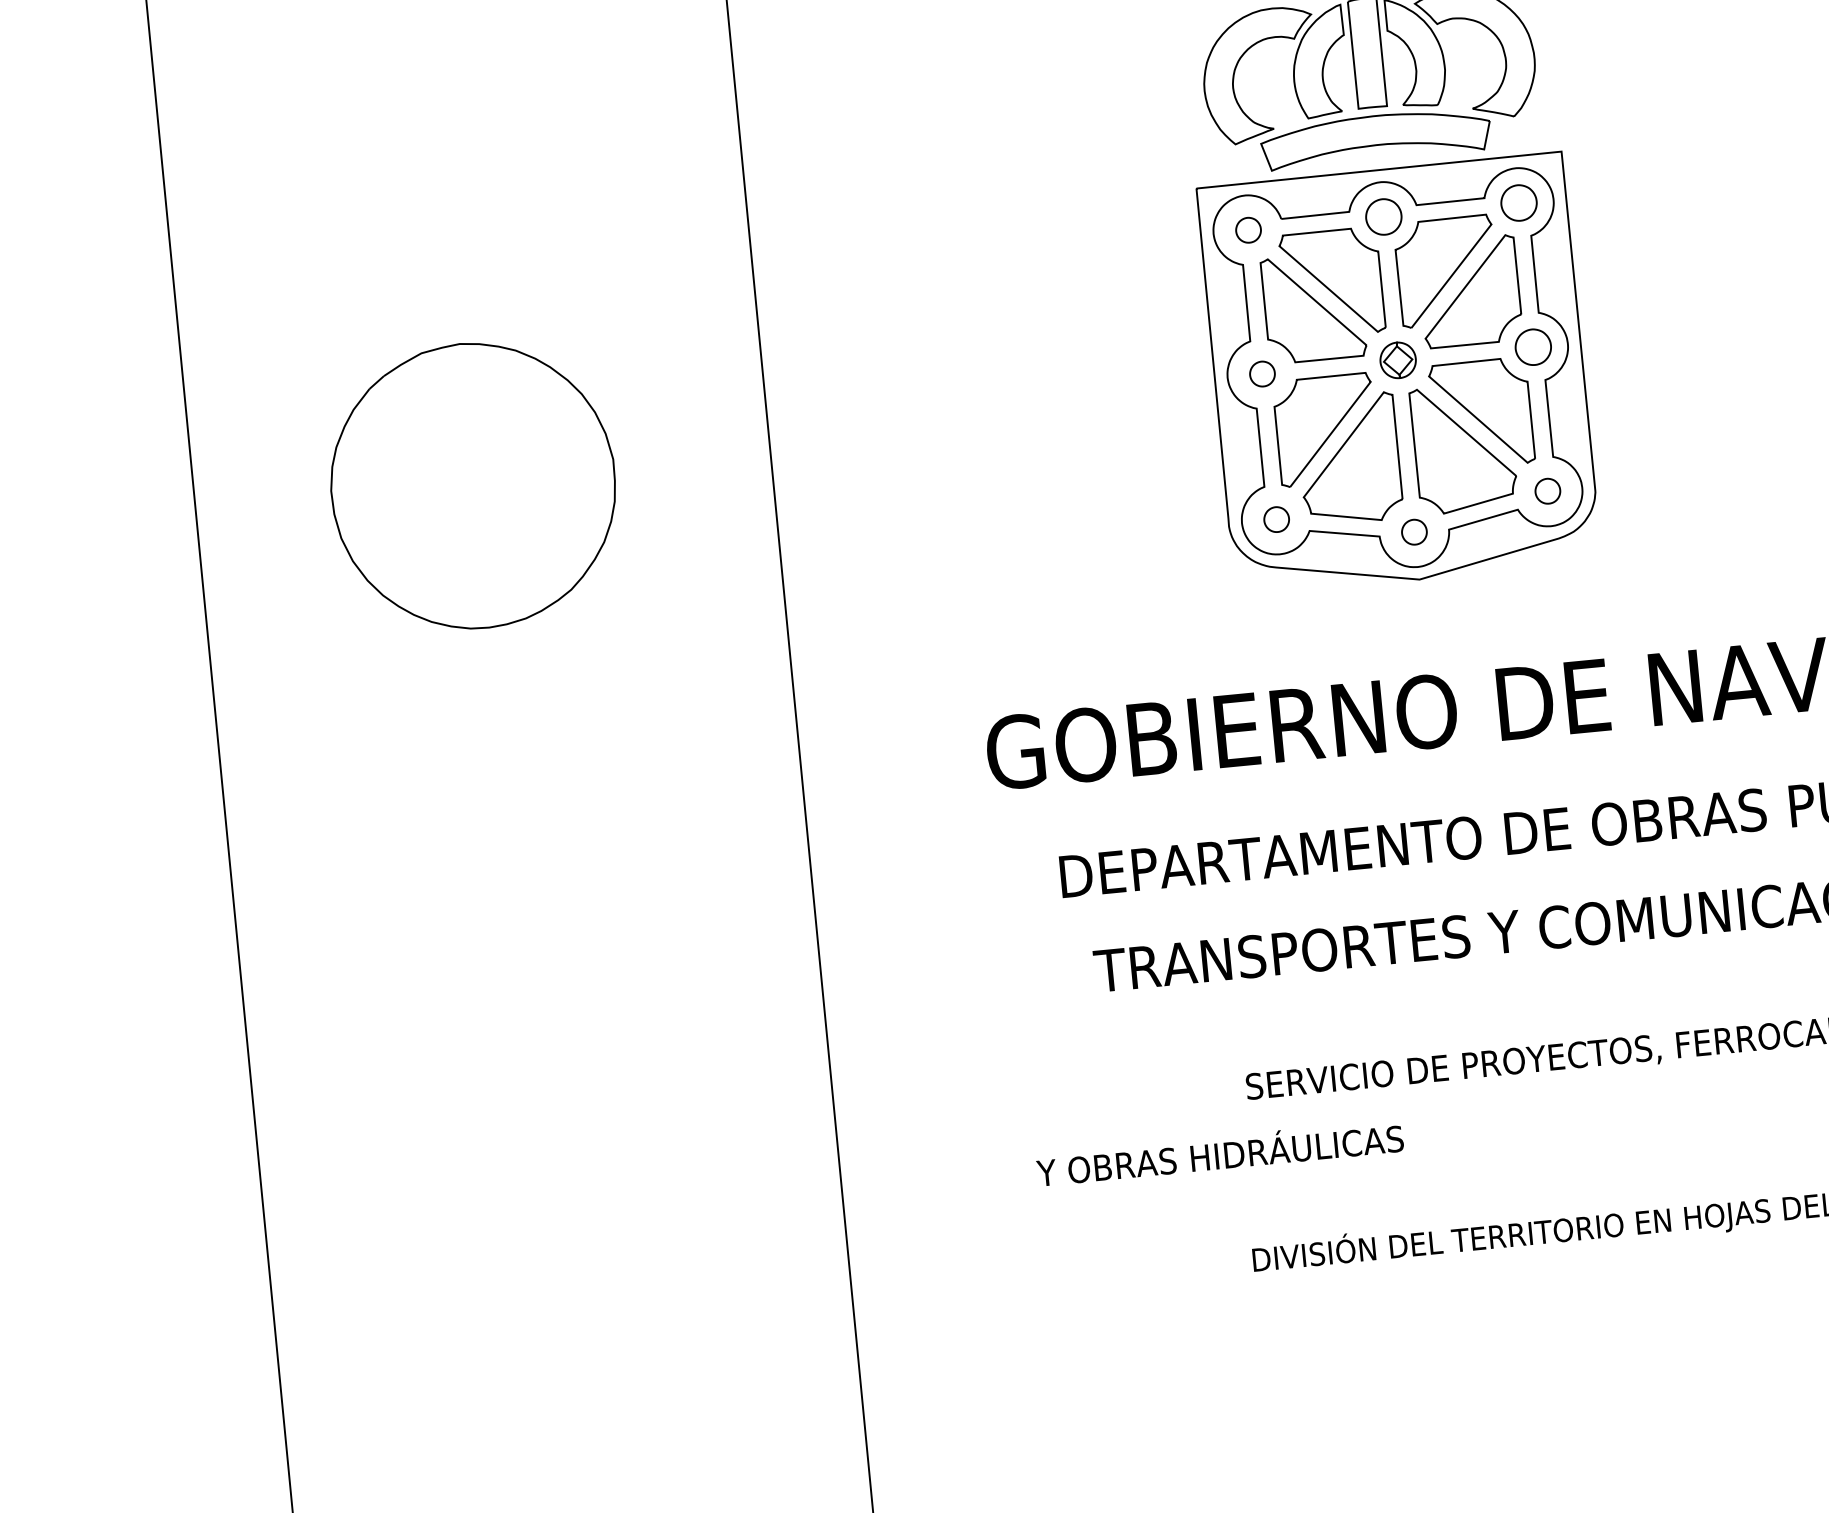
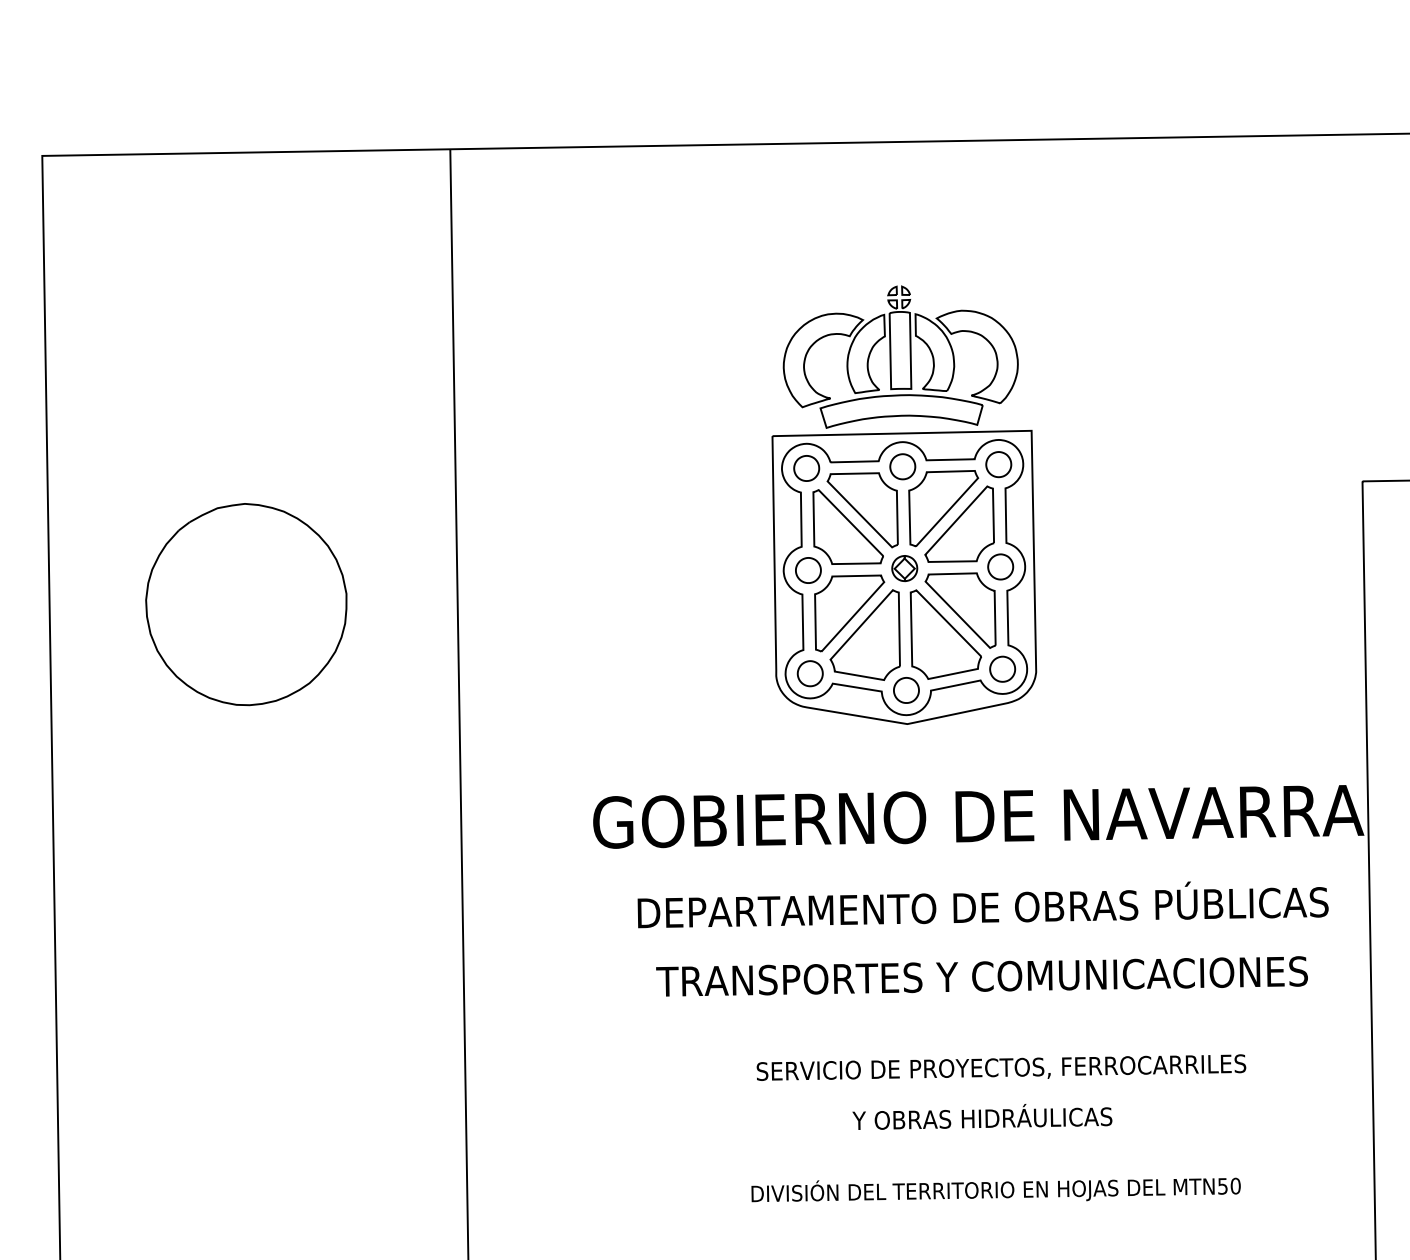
part: (1248, 230) -> (806, 468), size x1.43
part: (1262, 374) -> (808, 570), size x1.43
part: (1547, 490) -> (1002, 668), size x1.43
part: (1275, 519) -> (809, 673), size x1.43
part: (1414, 532) -> (906, 690), size x1.43
text: (1220, 1152) -> (982, 1116), moved

